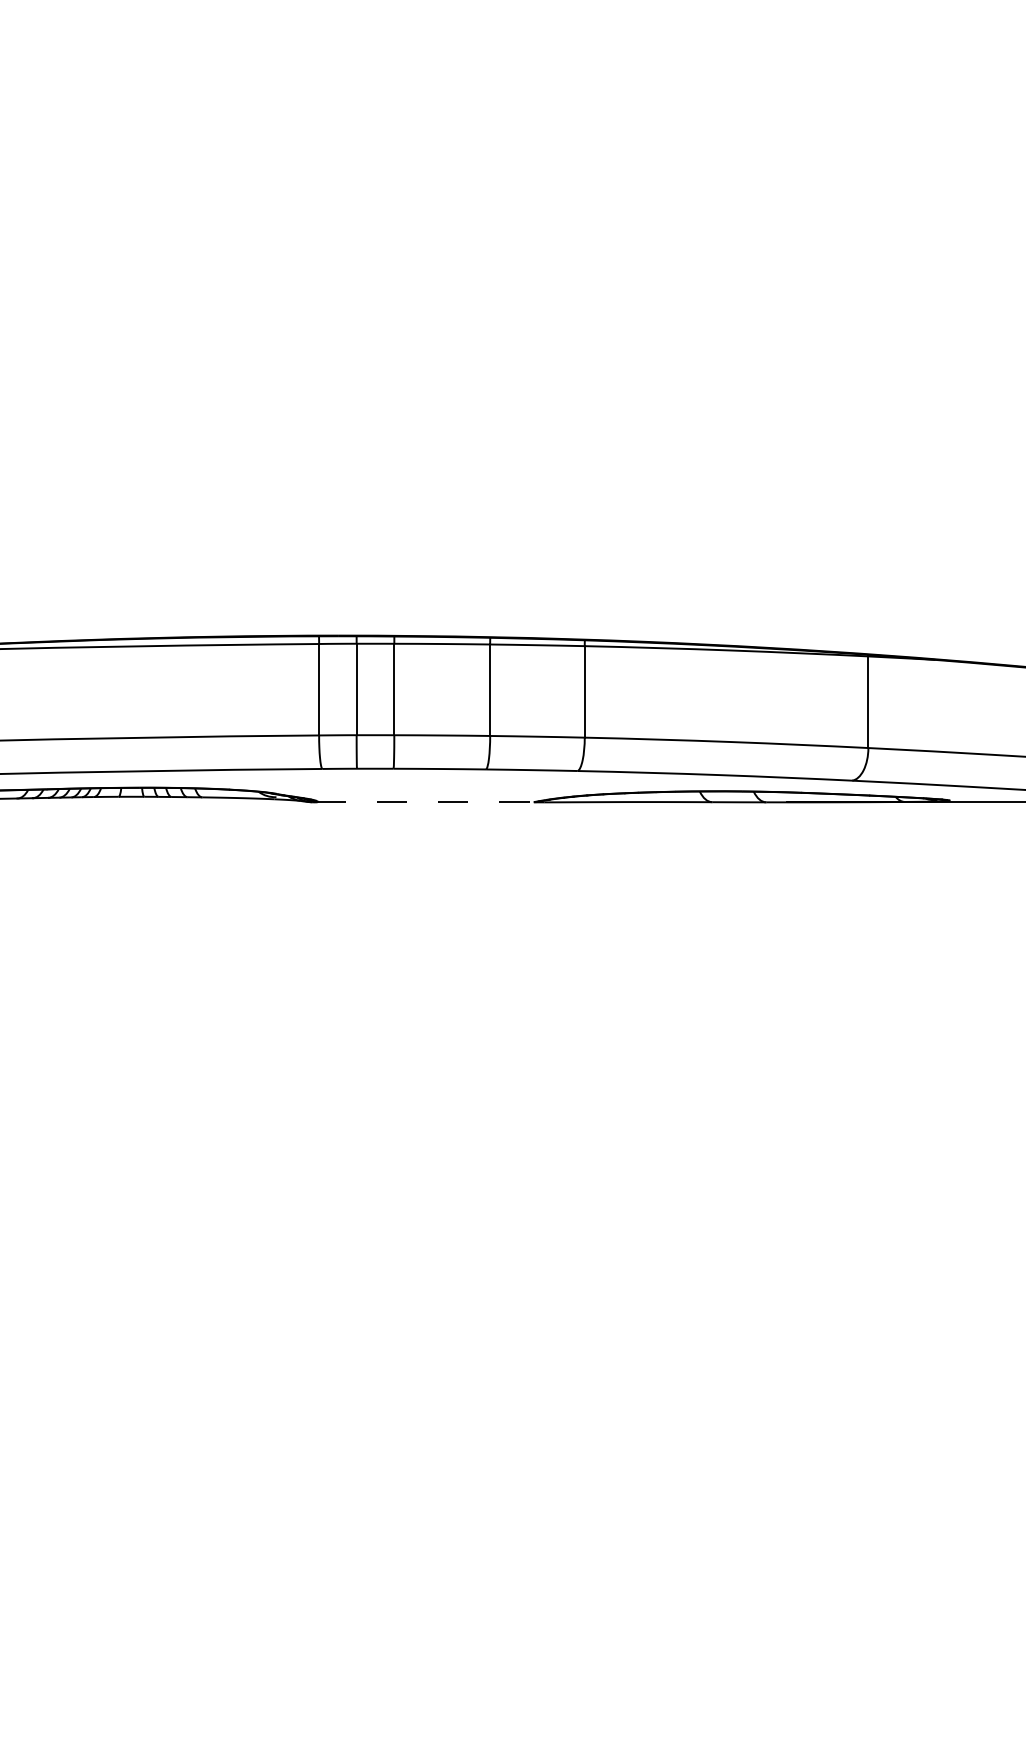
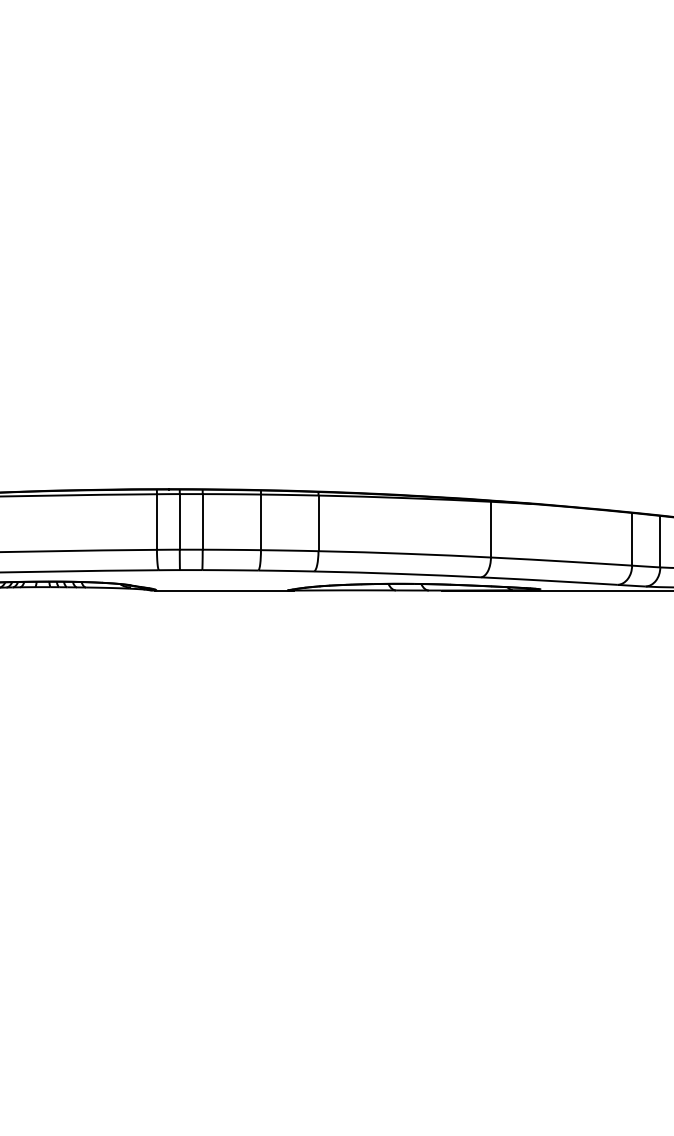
line: (430, 802) -> (224, 590), dashed -> solid

